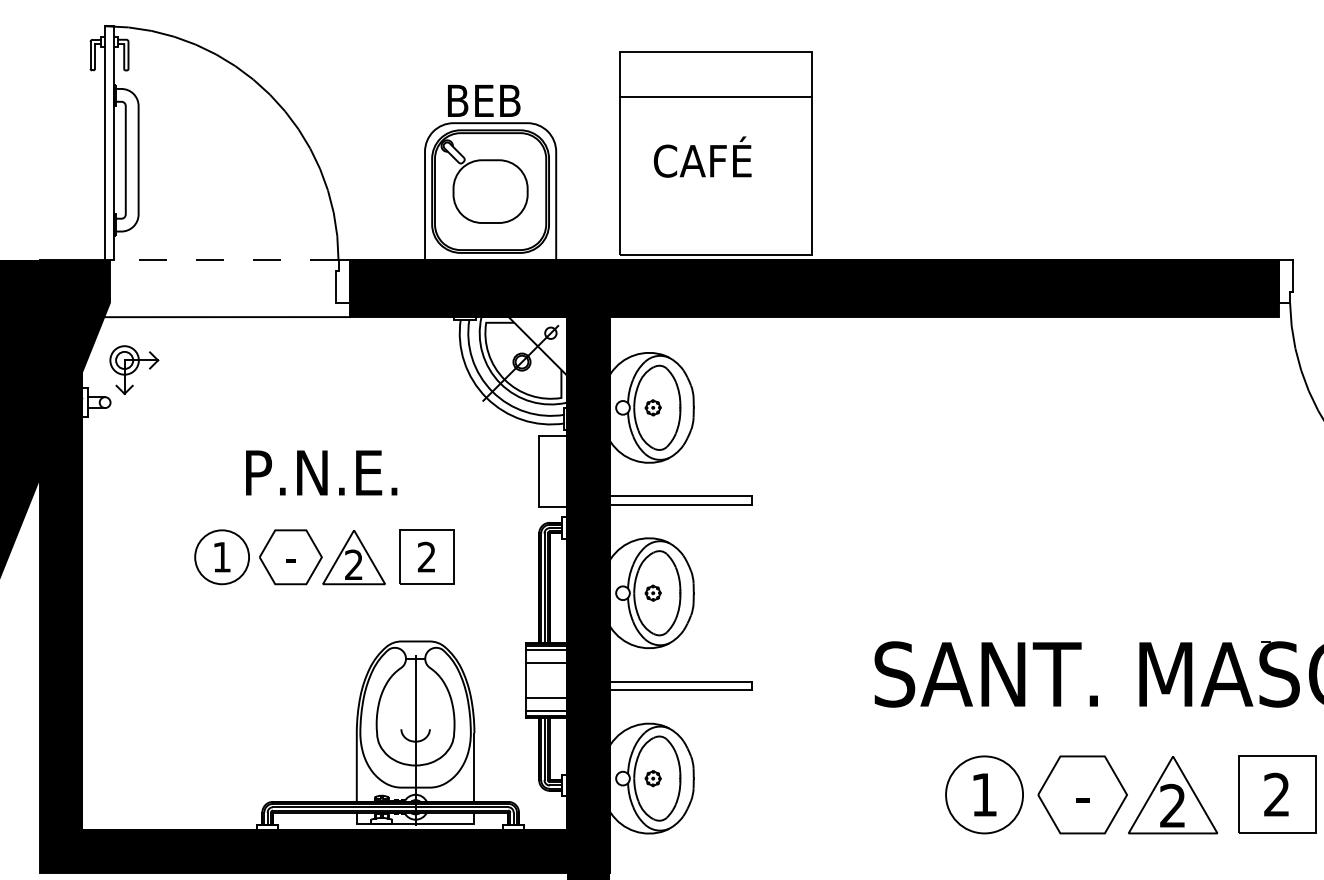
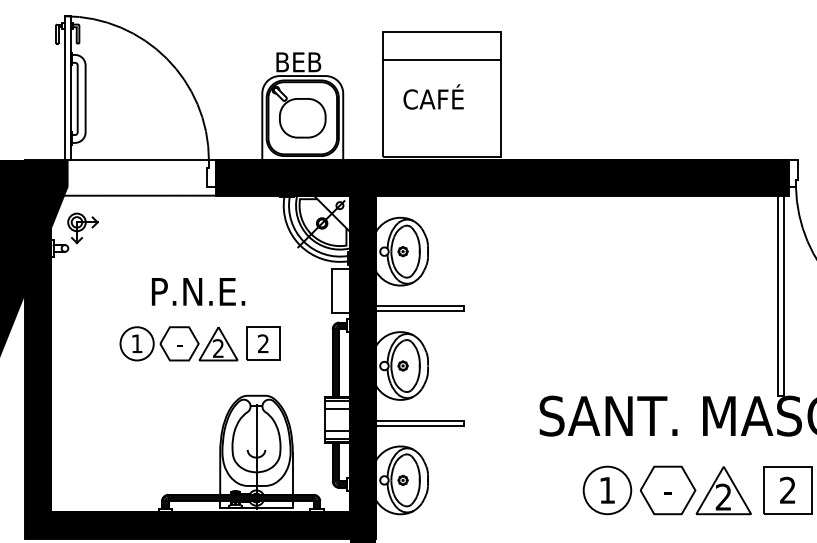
line: (225, 260) -> (139, 160), dashed -> solid
line: (1261, 478) -> (778, 295), added
line: (1269, 478) -> (783, 295), added

